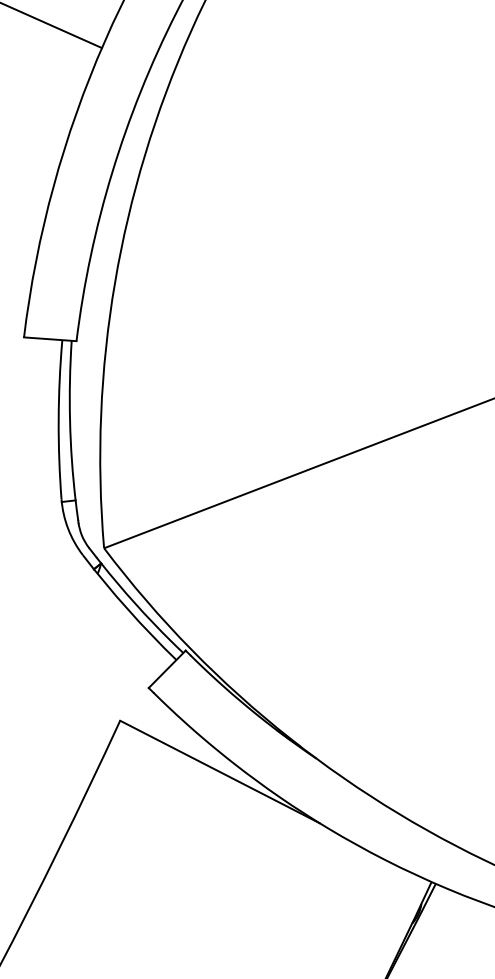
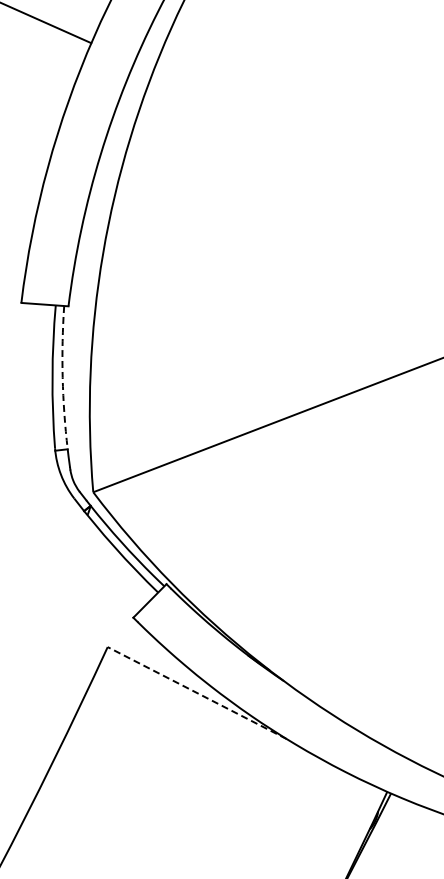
arc: (69, 420) -> (62, 377), solid -> dashed
line: (220, 772) -> (197, 693), solid -> dashed

